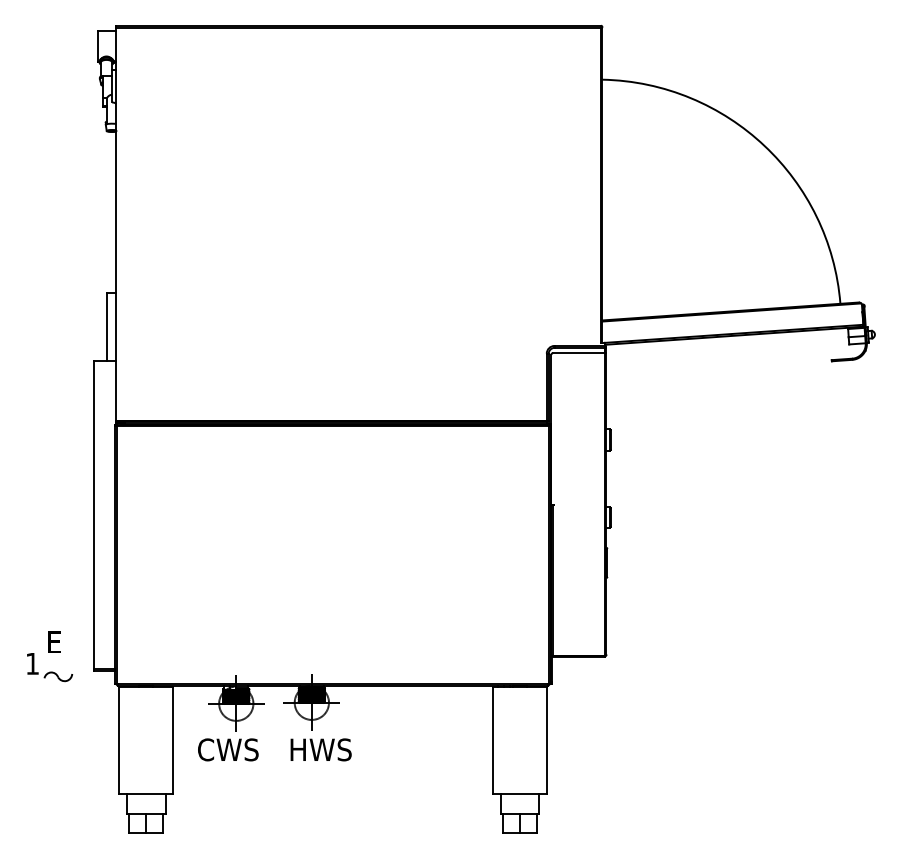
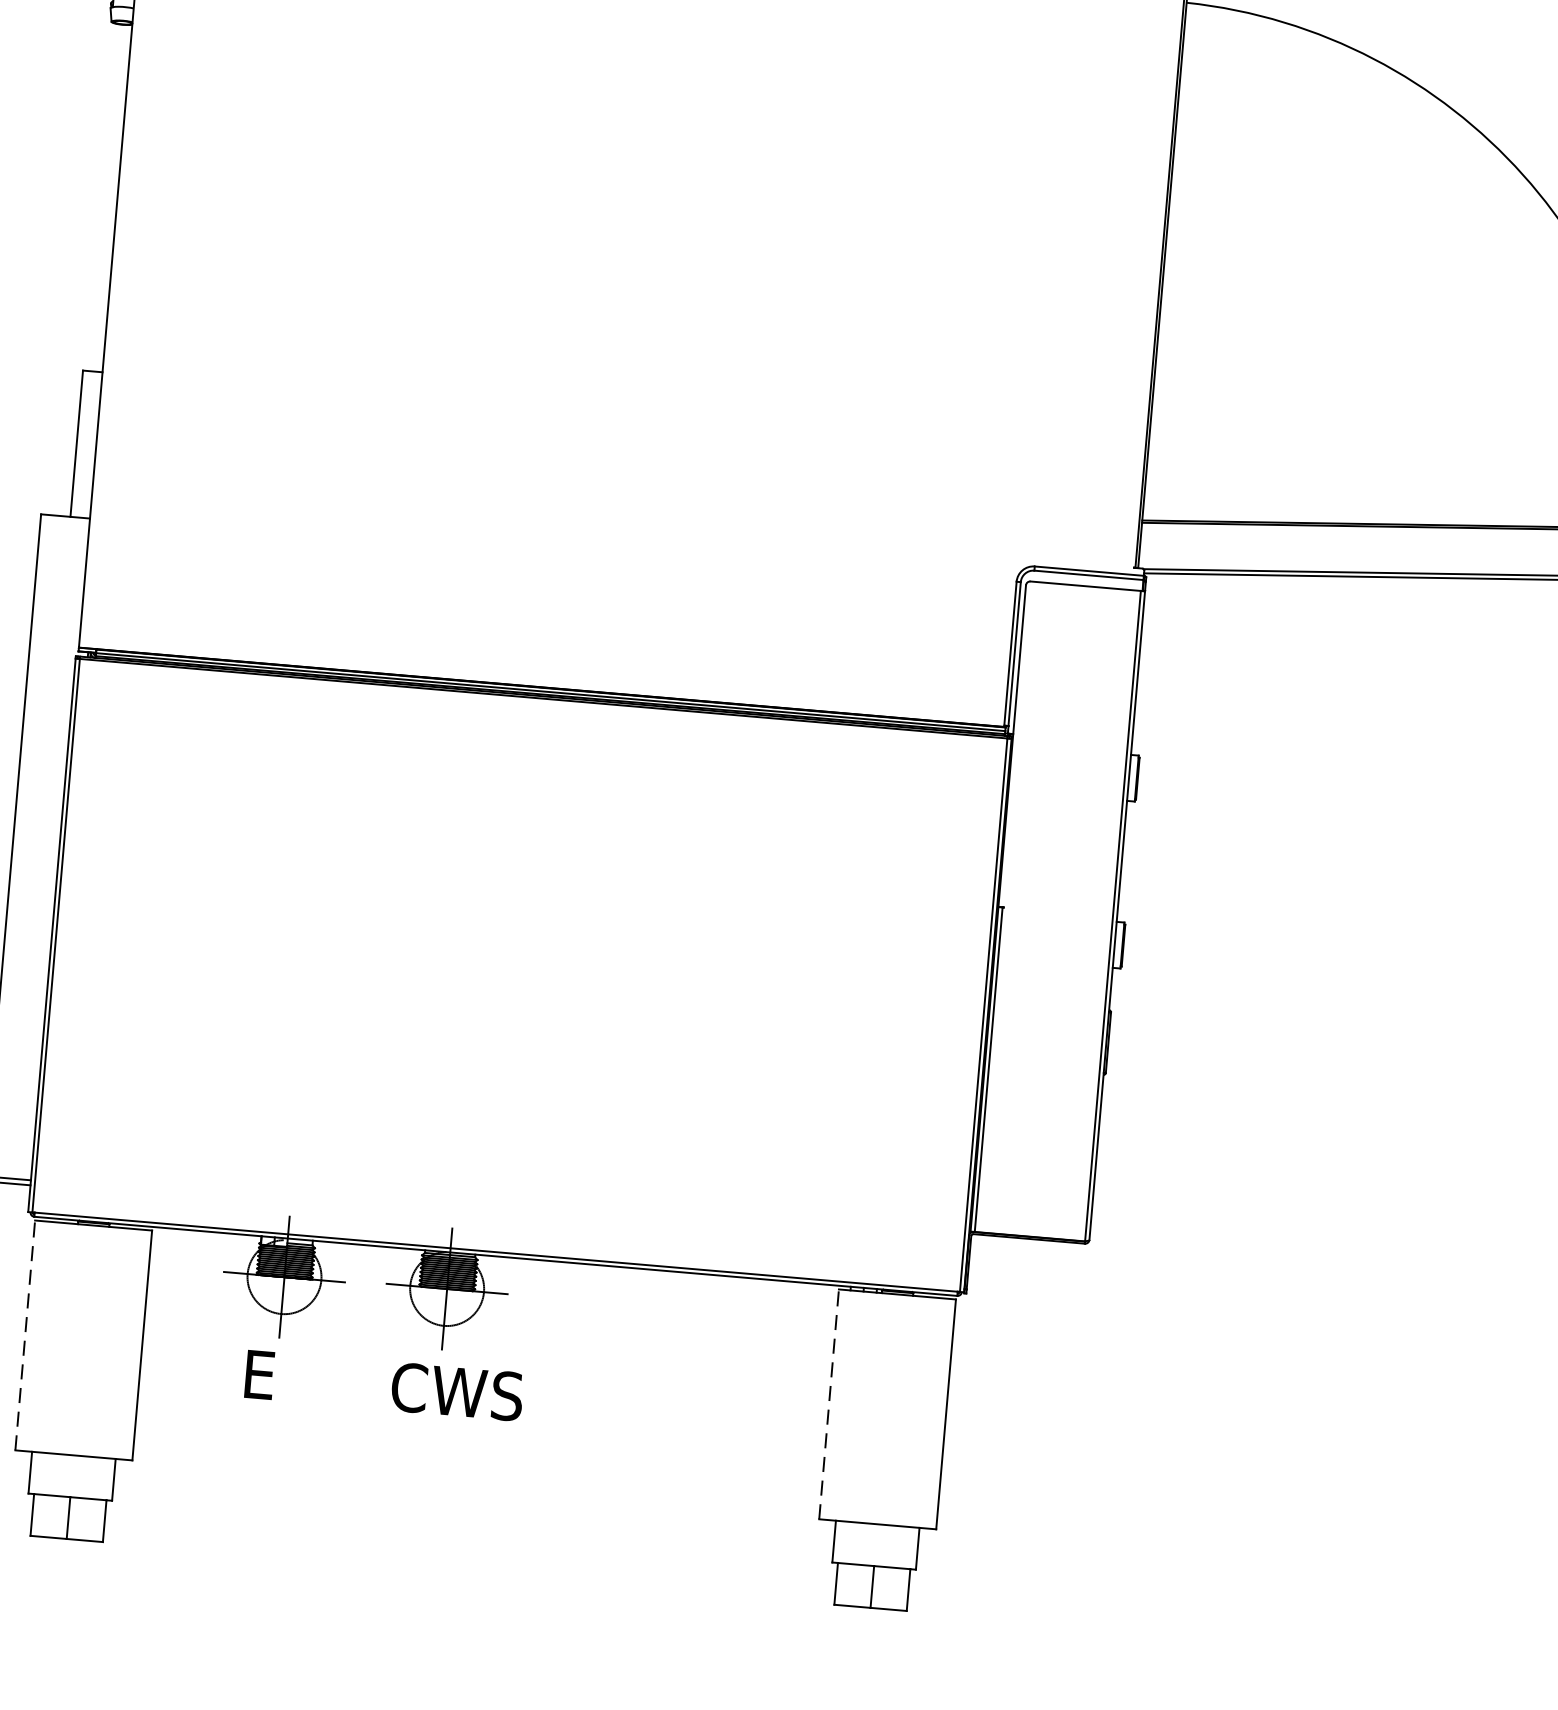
line: (118, 740) -> (24, 1334), solid -> dashed
line: (492, 740) -> (828, 1403), solid -> dashed
text: (228, 749) -> (259, 1374), CWS -> E
text: (320, 749) -> (457, 1391), HWS -> CWS

